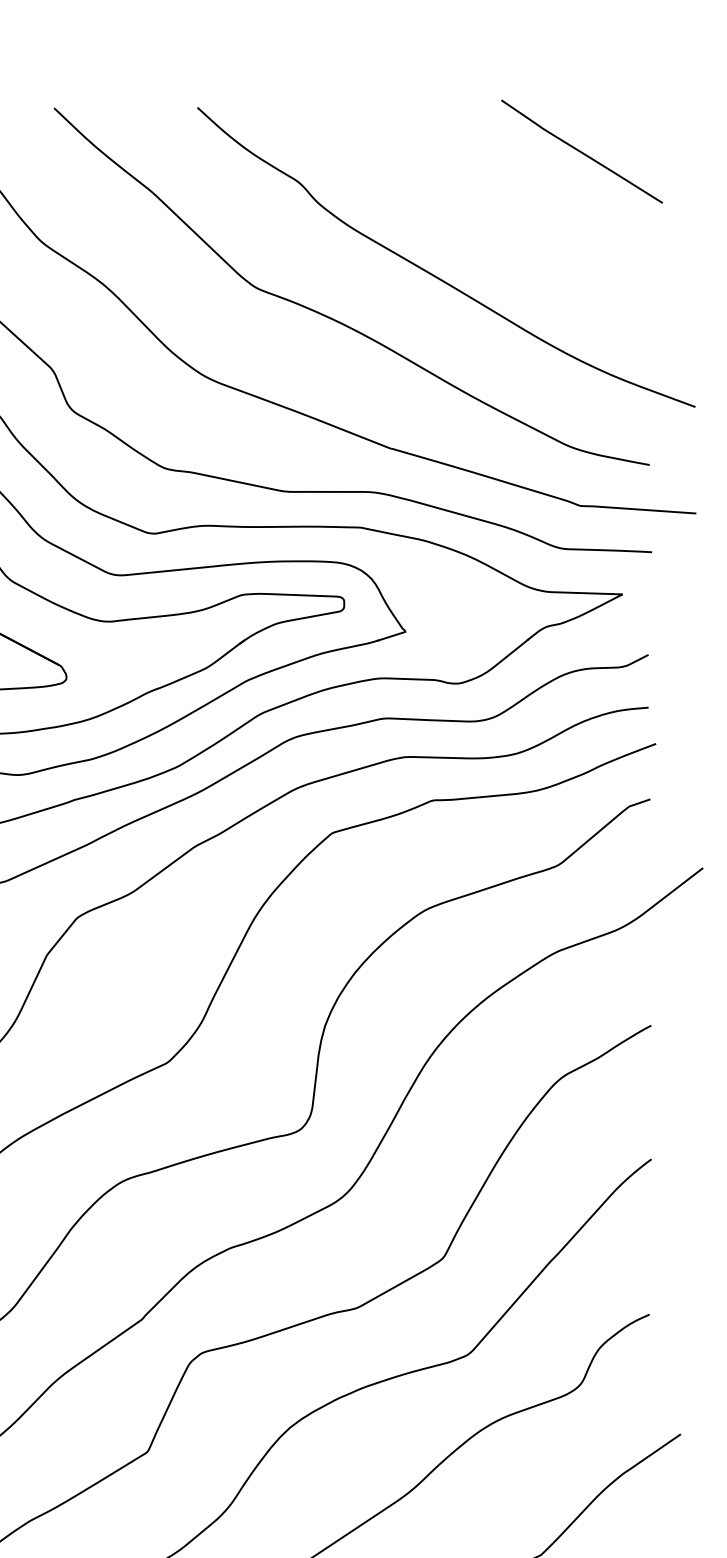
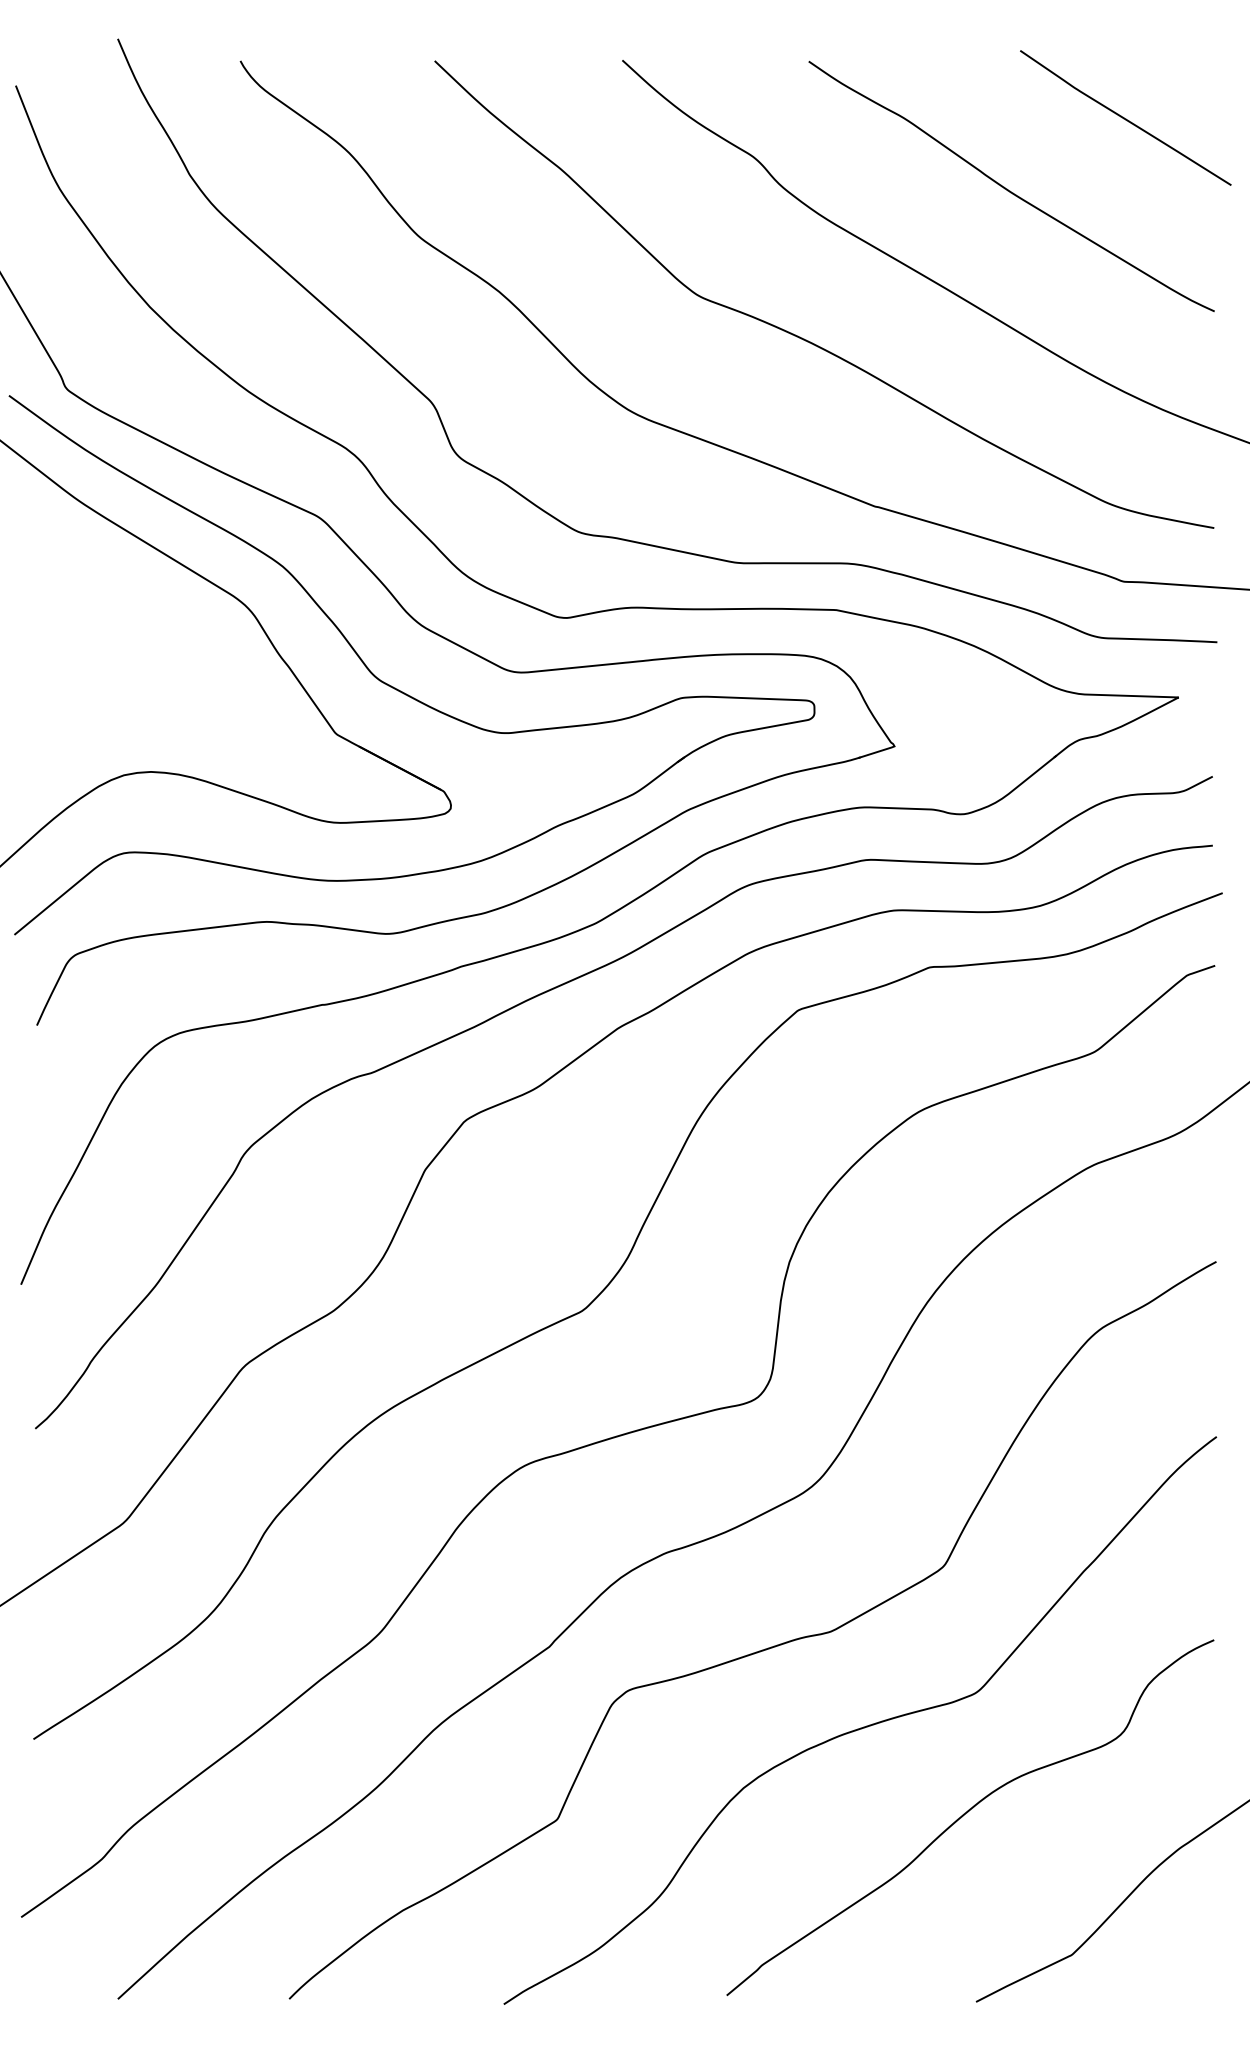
curve: (494, 207) -> (1010, 190), added

